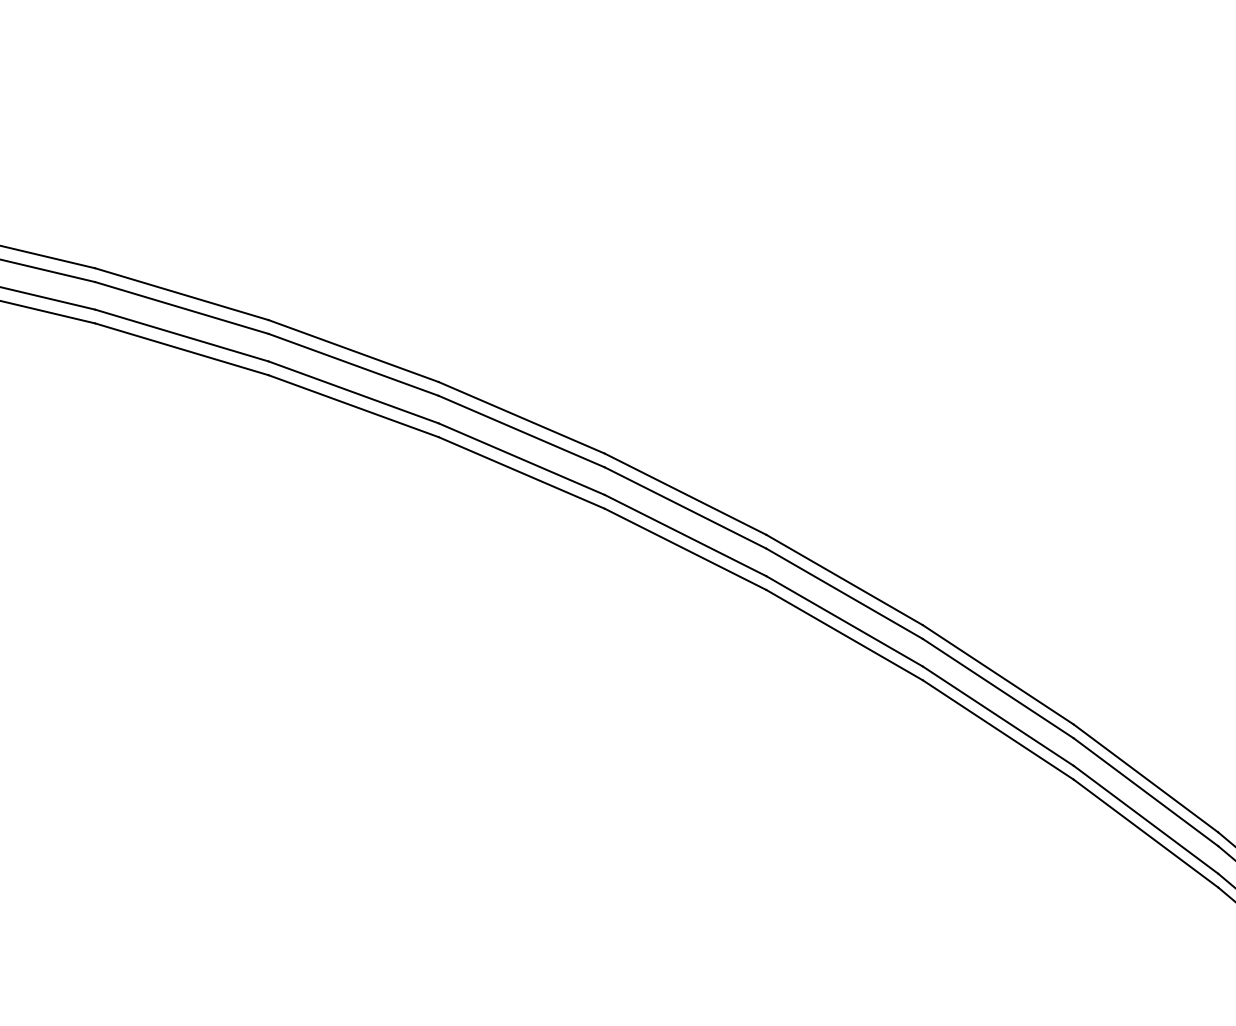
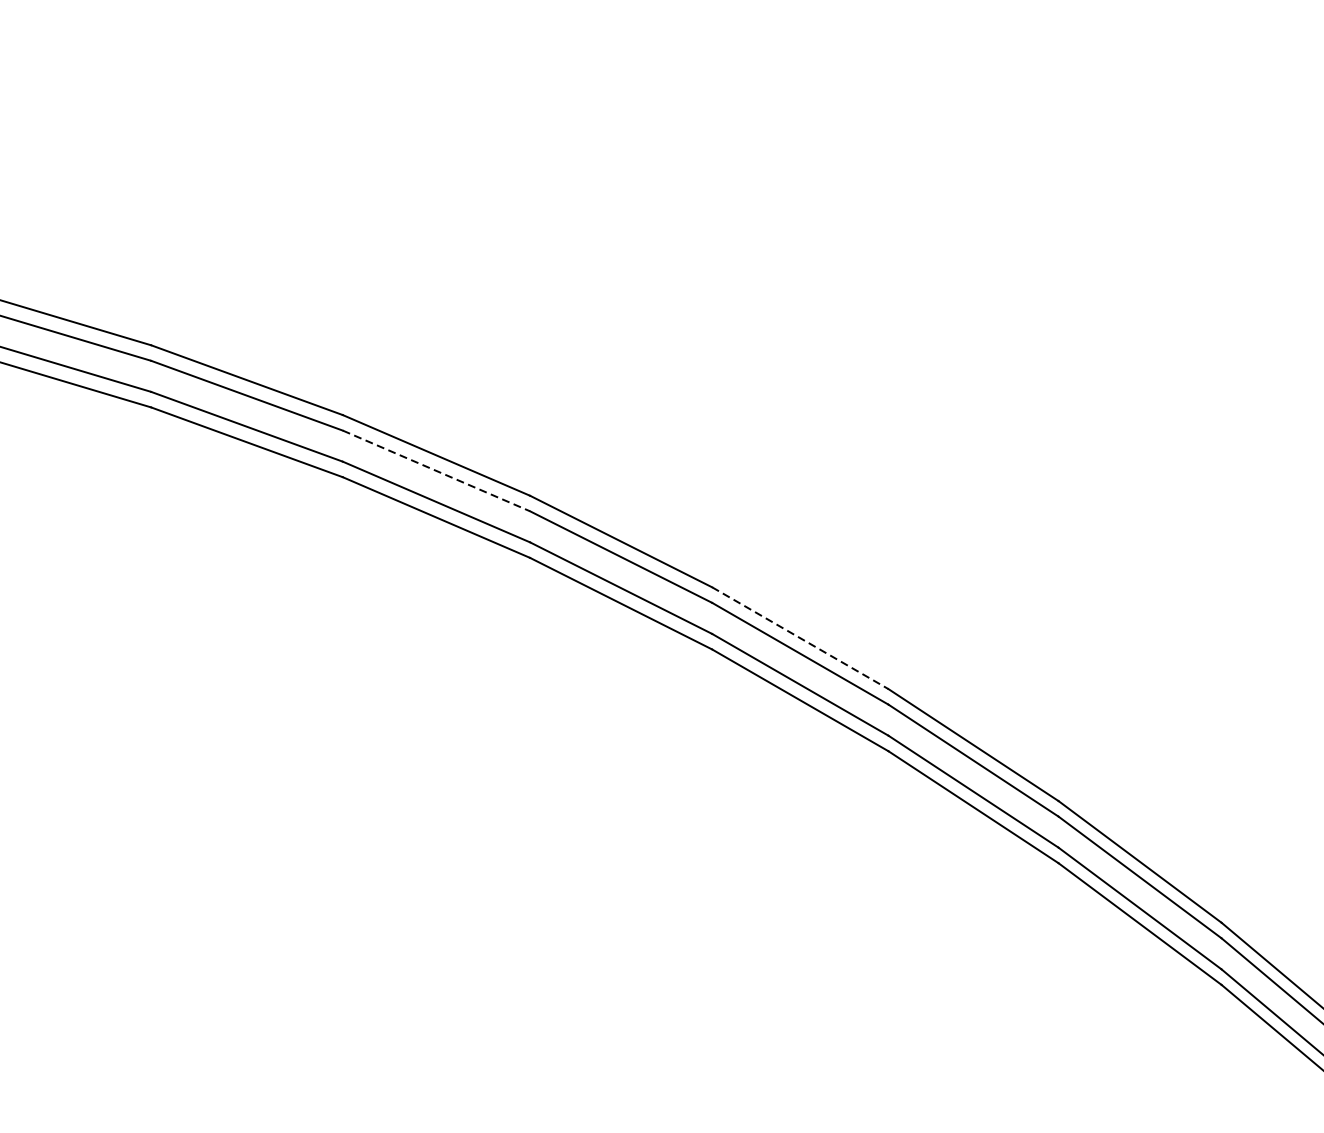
line: (522, 431) -> (437, 470), solid -> dashed
line: (845, 580) -> (801, 638), solid -> dashed

